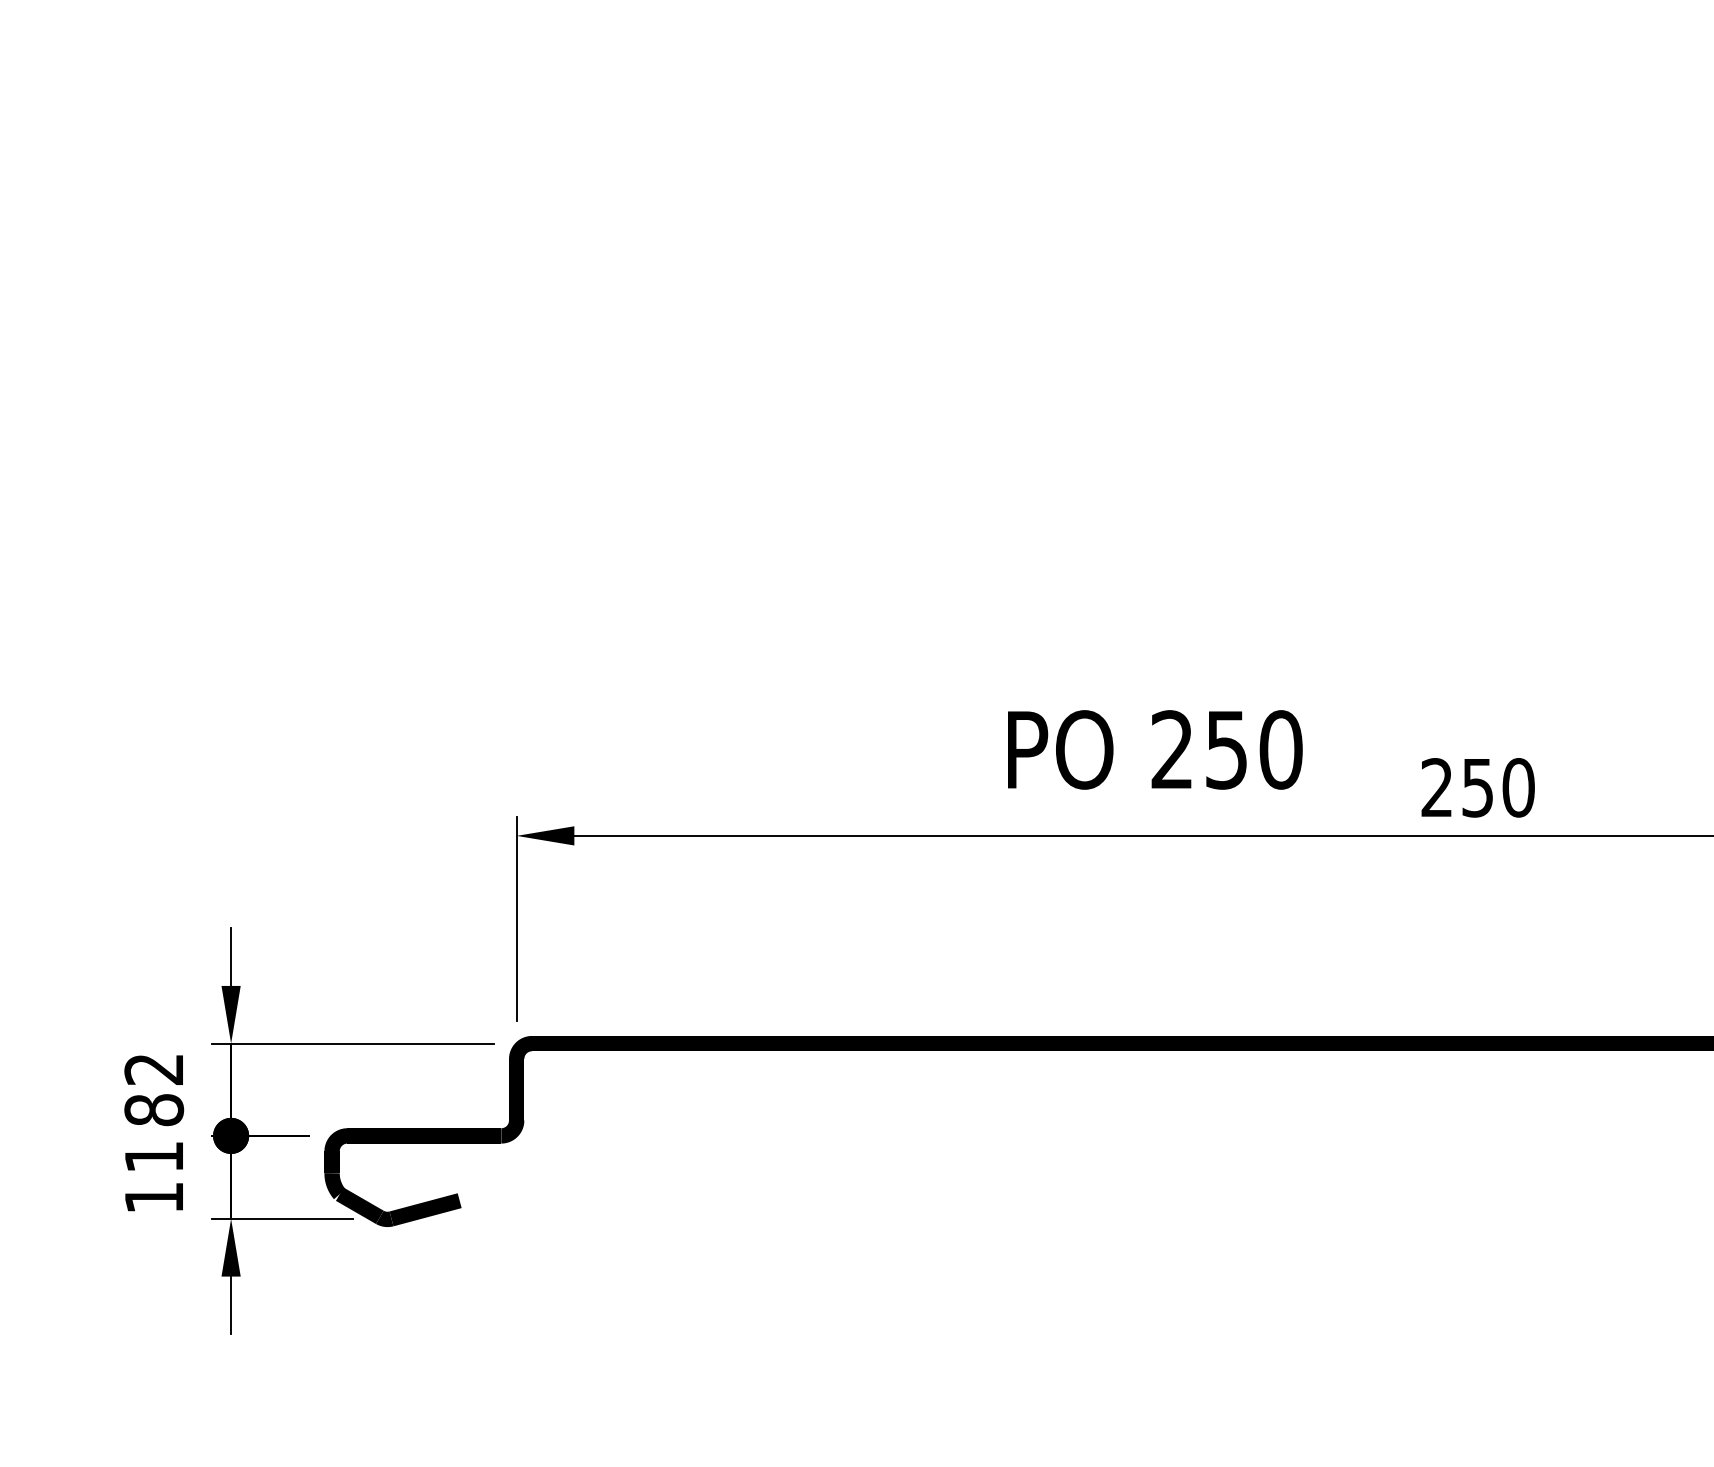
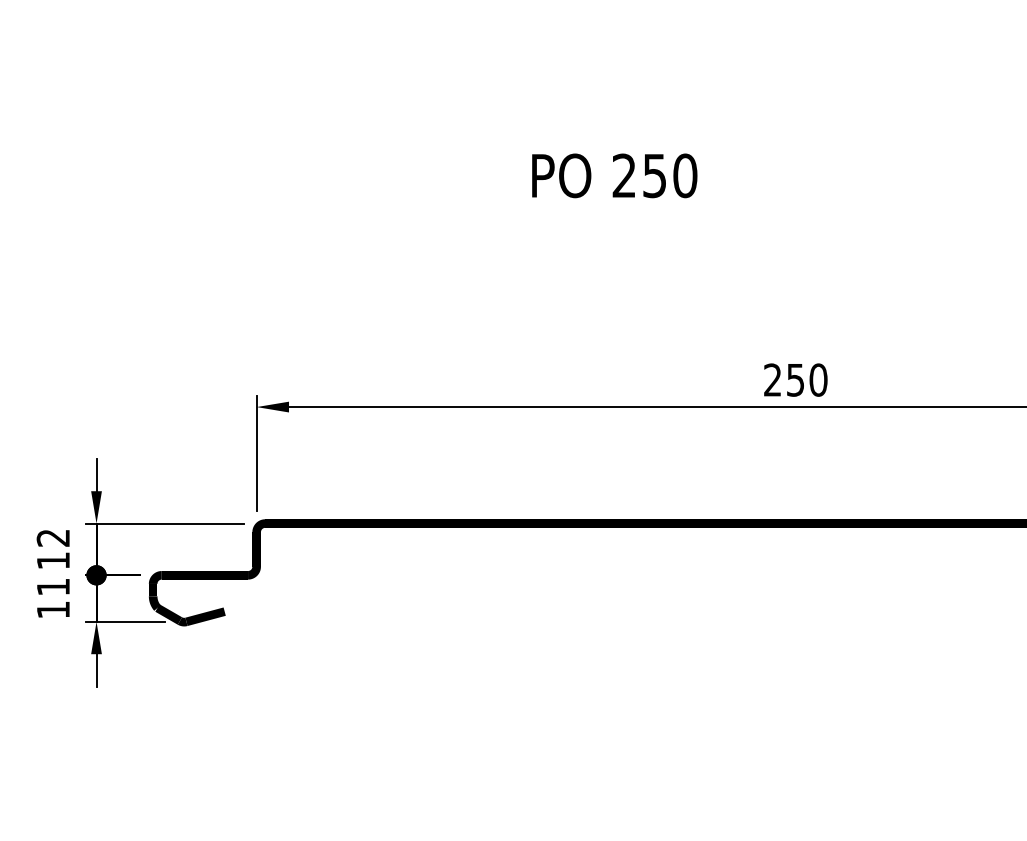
text: (1154, 749) -> (614, 175), moved
text: (154, 1109) -> (53, 560), 82 -> 12

